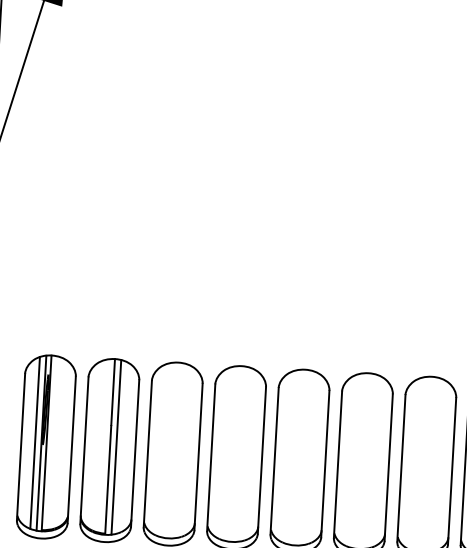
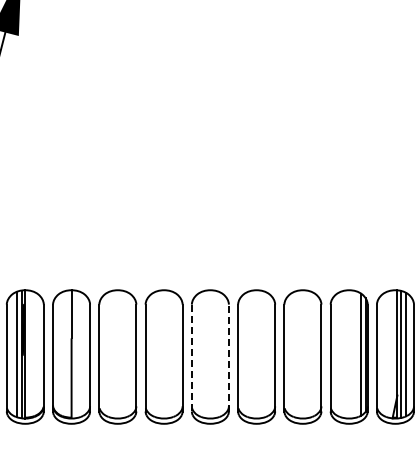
line: (116, 447) -> (76, 354), removed
line: (274, 461) -> (191, 358), solid -> dashed
line: (324, 463) -> (228, 357), solid -> dashed

